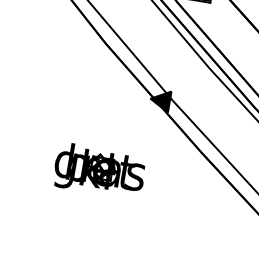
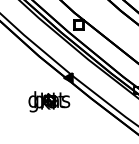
part: (100, 170) -> (49, 101), moved

